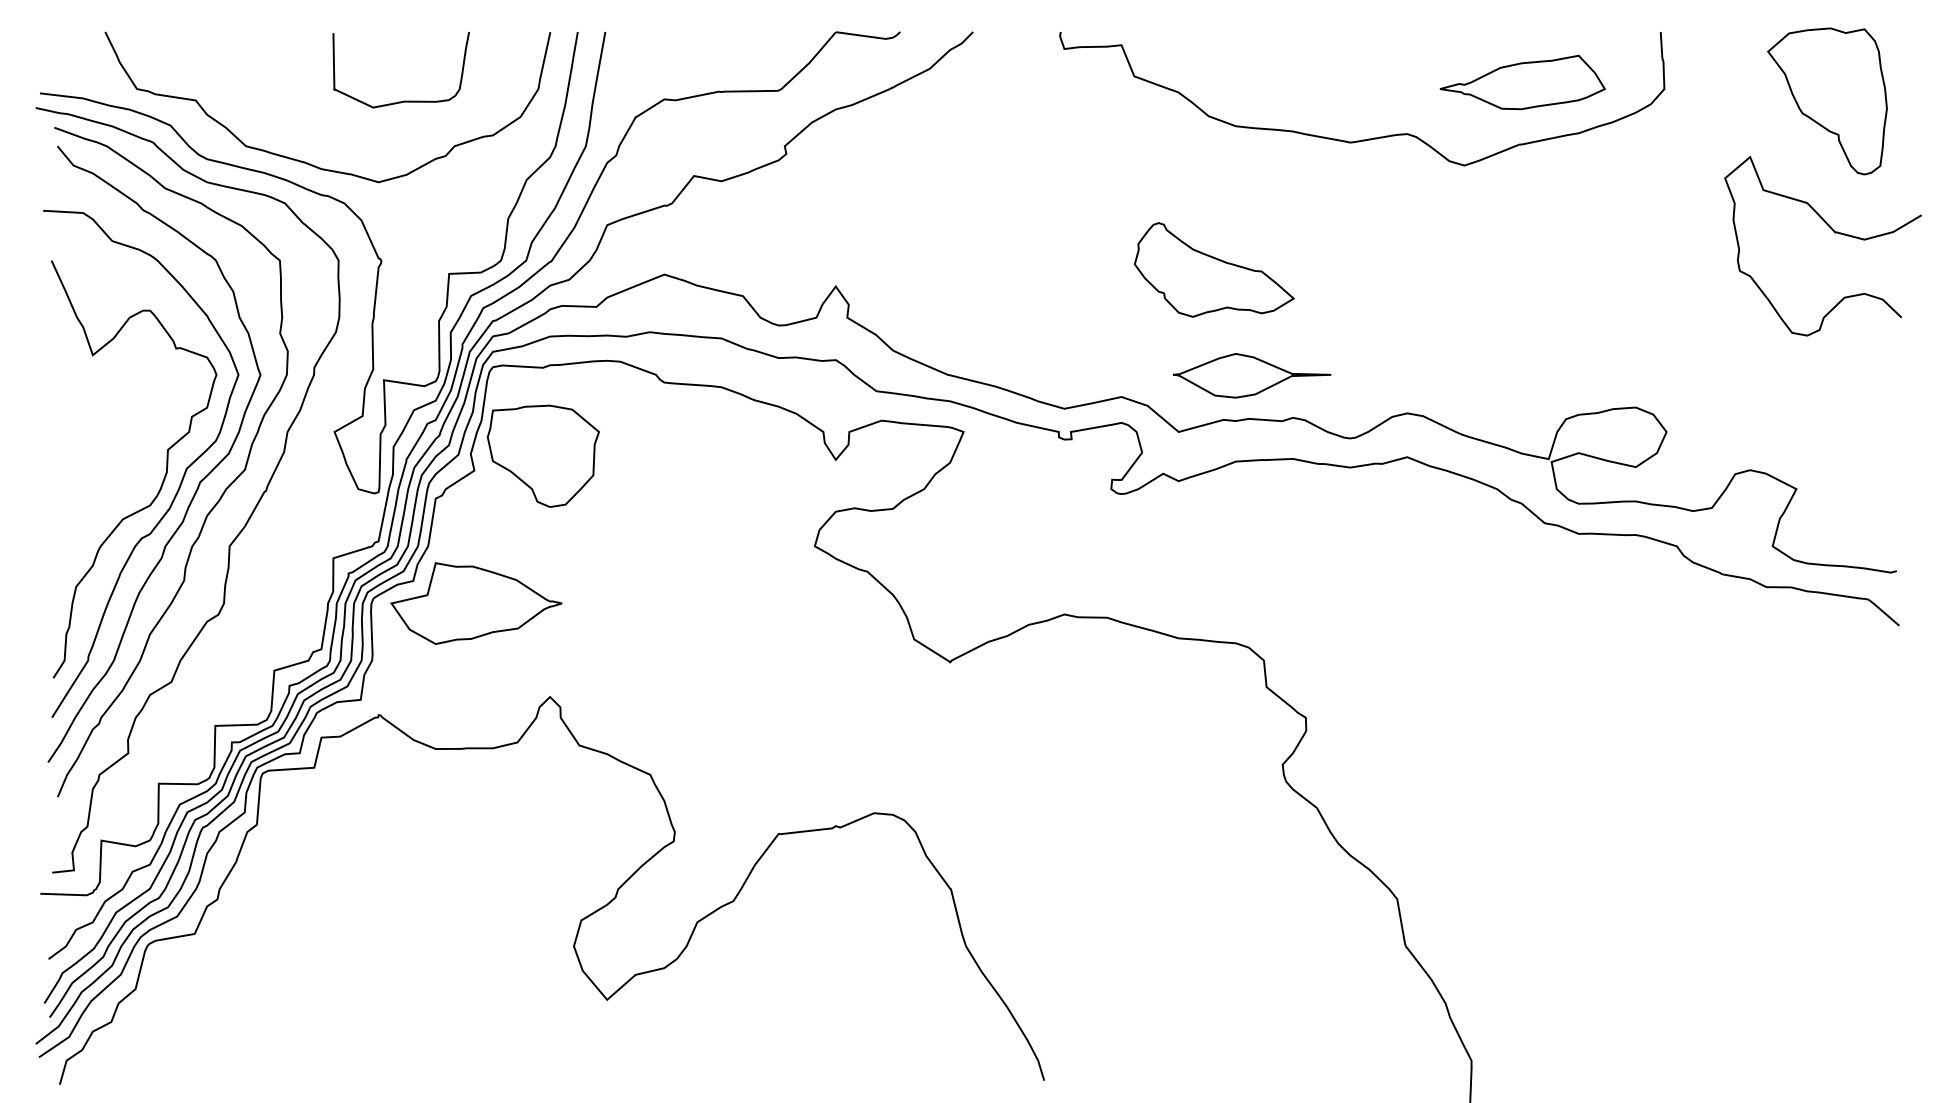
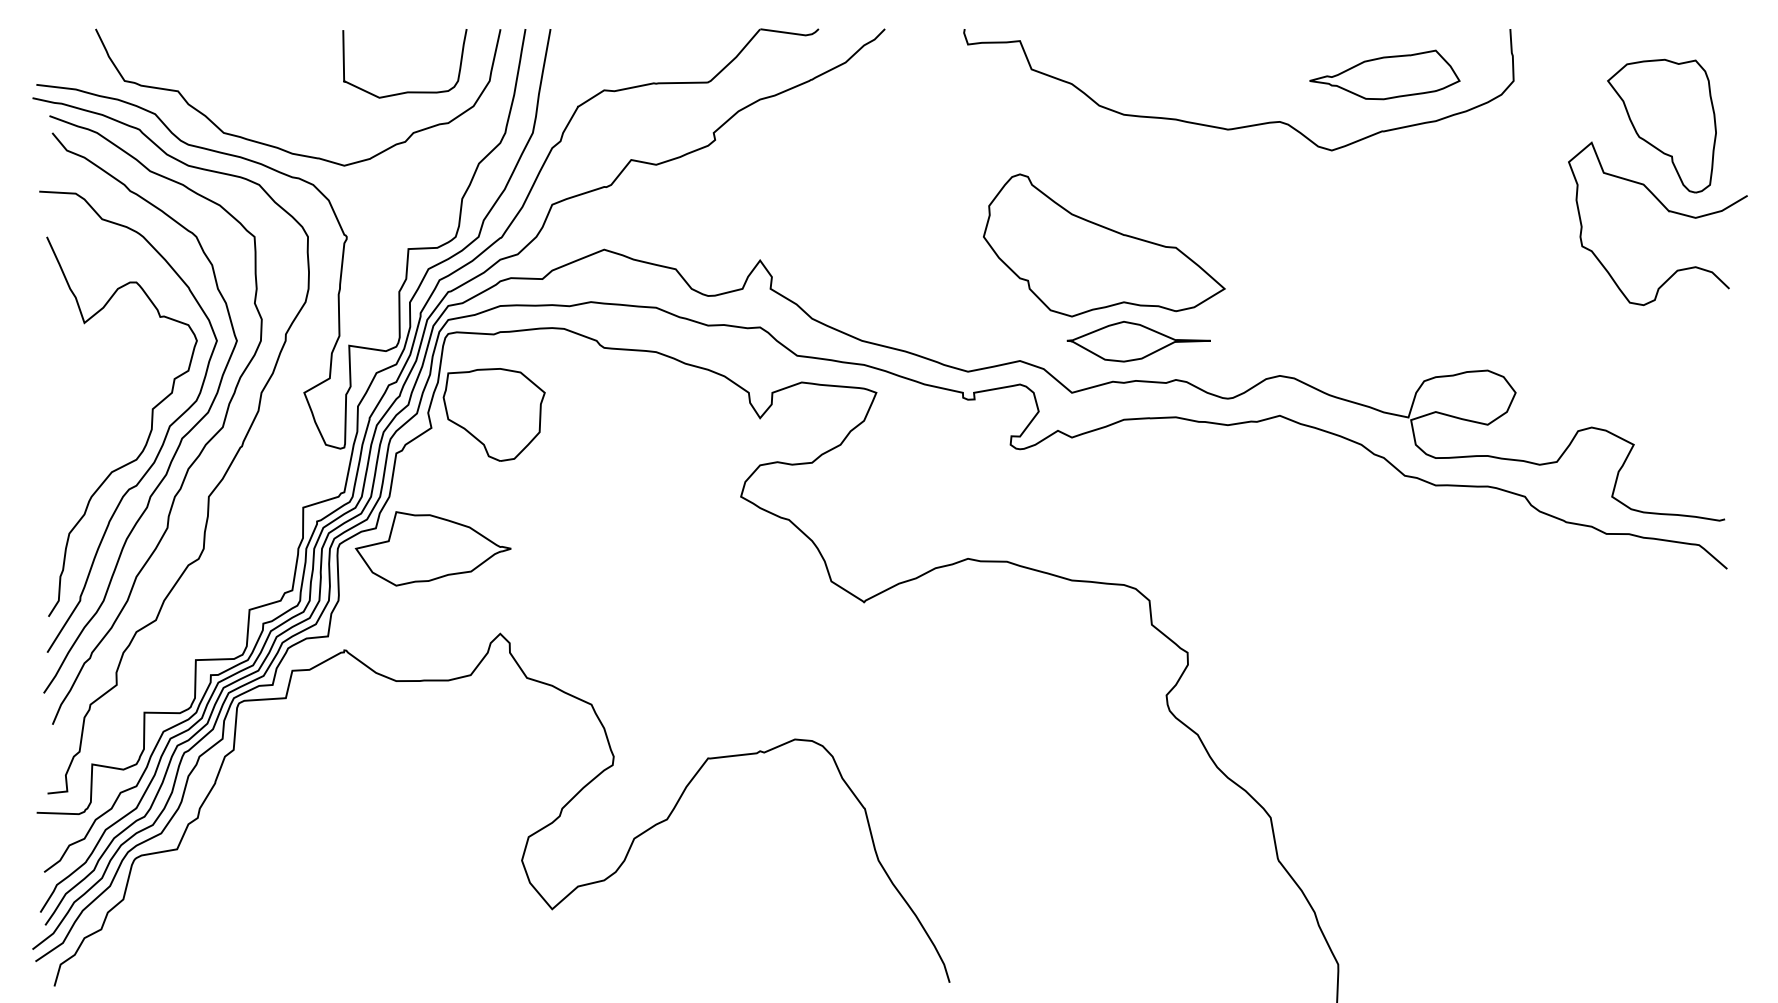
curve: (401, 100) -> (405, 91), moved
part: (1826, 100) -> (1661, 125), moved
part: (1214, 270) -> (1104, 245), size x1.67

